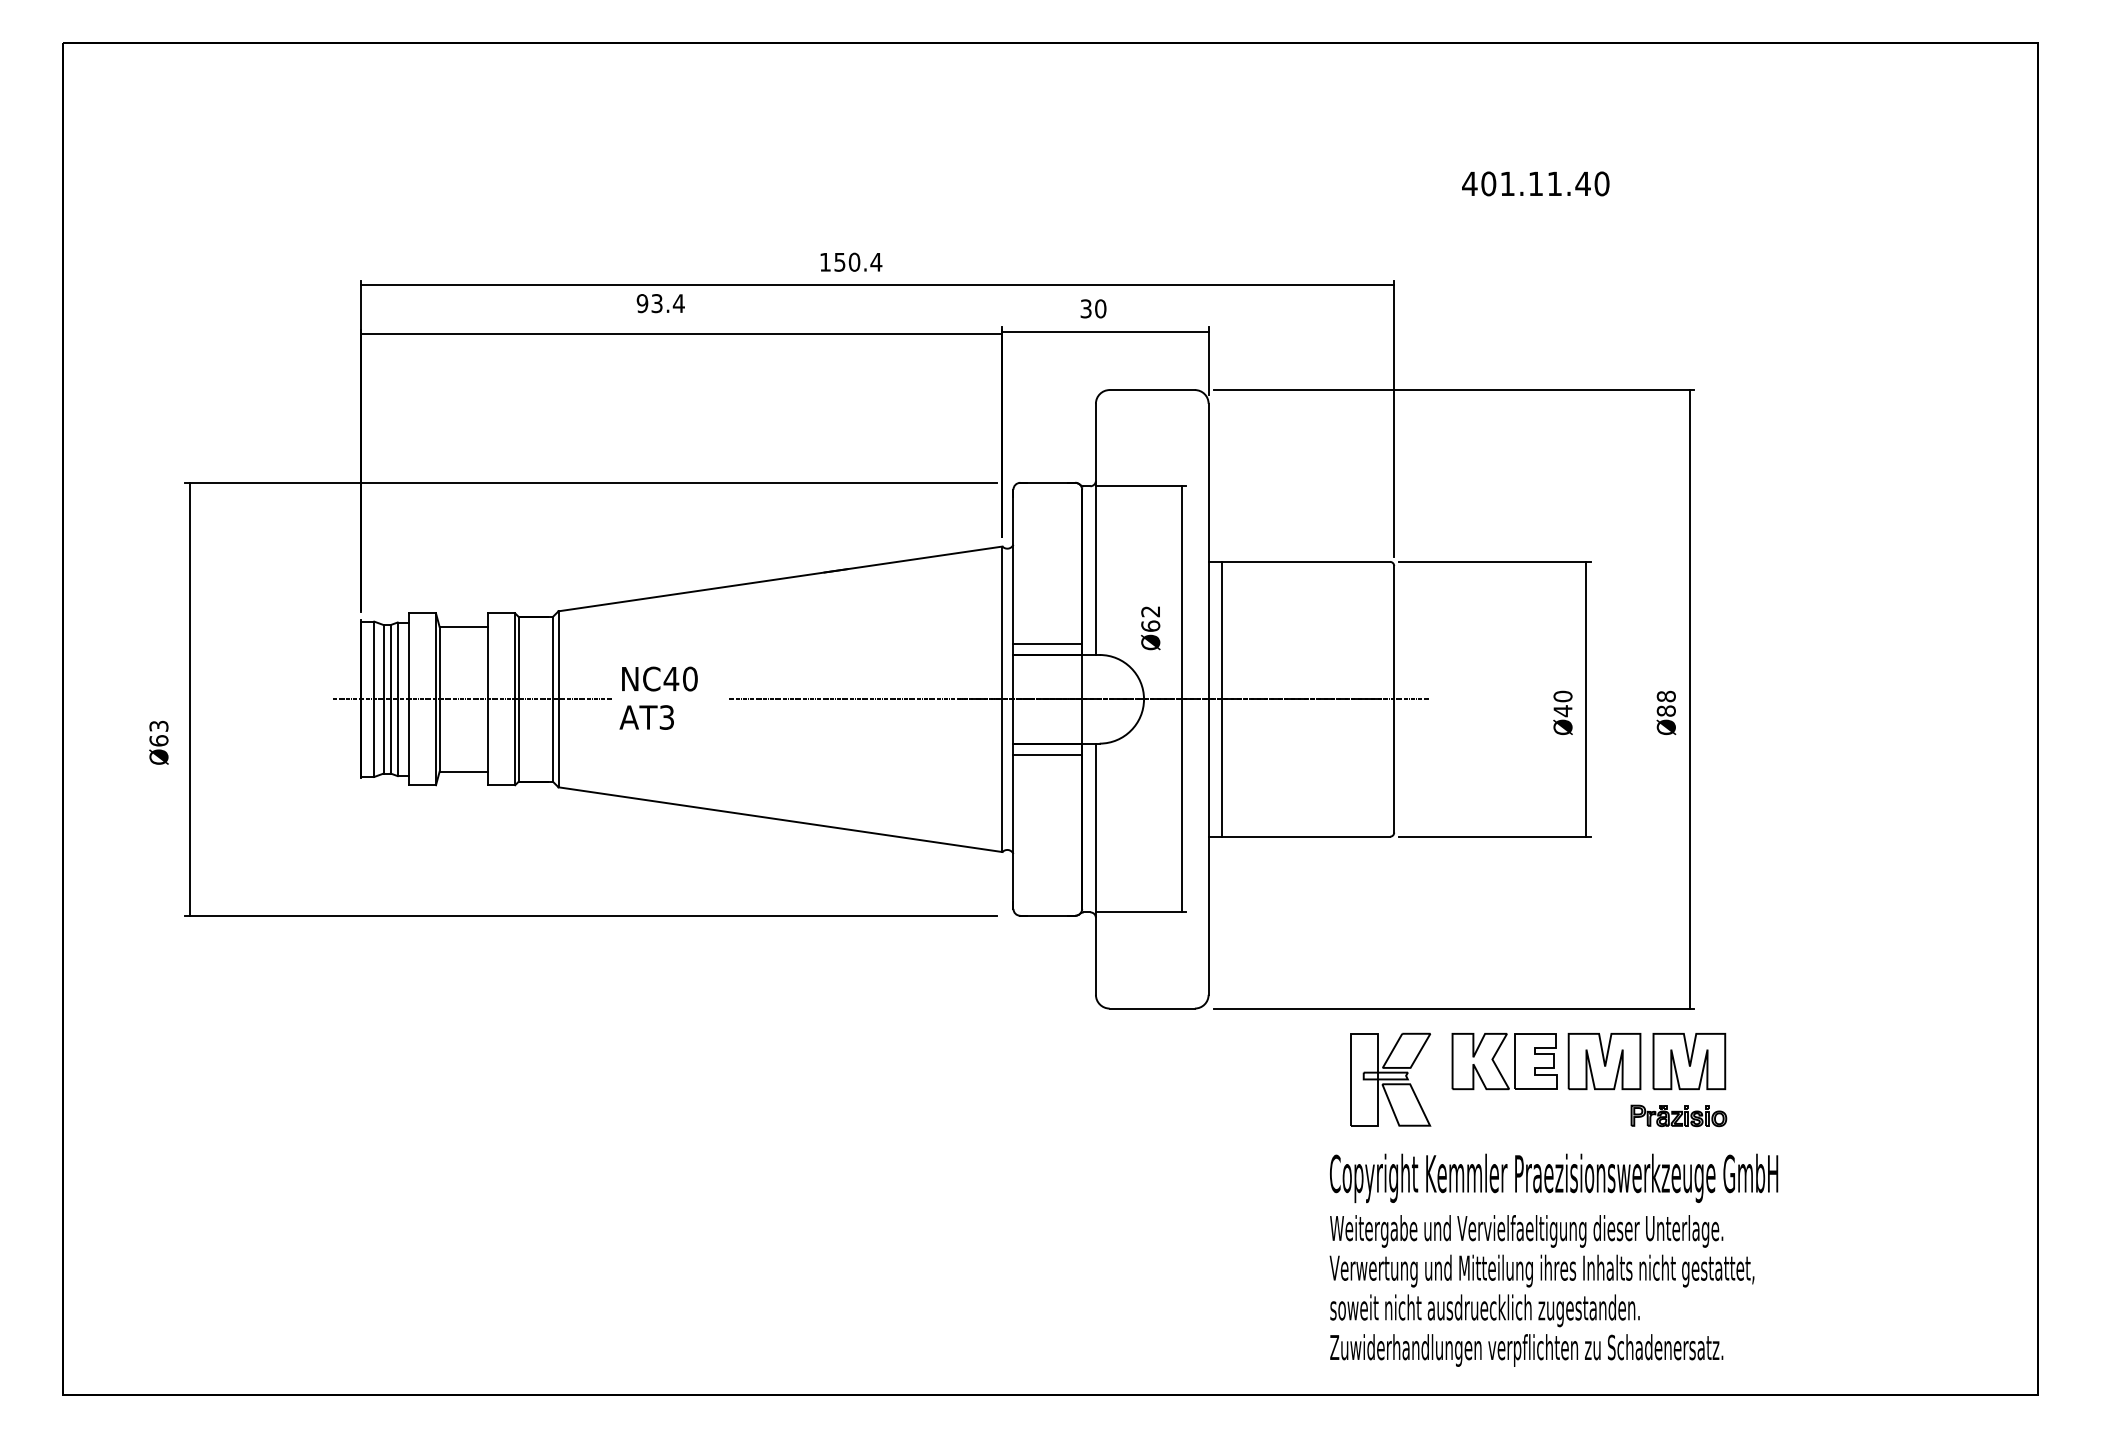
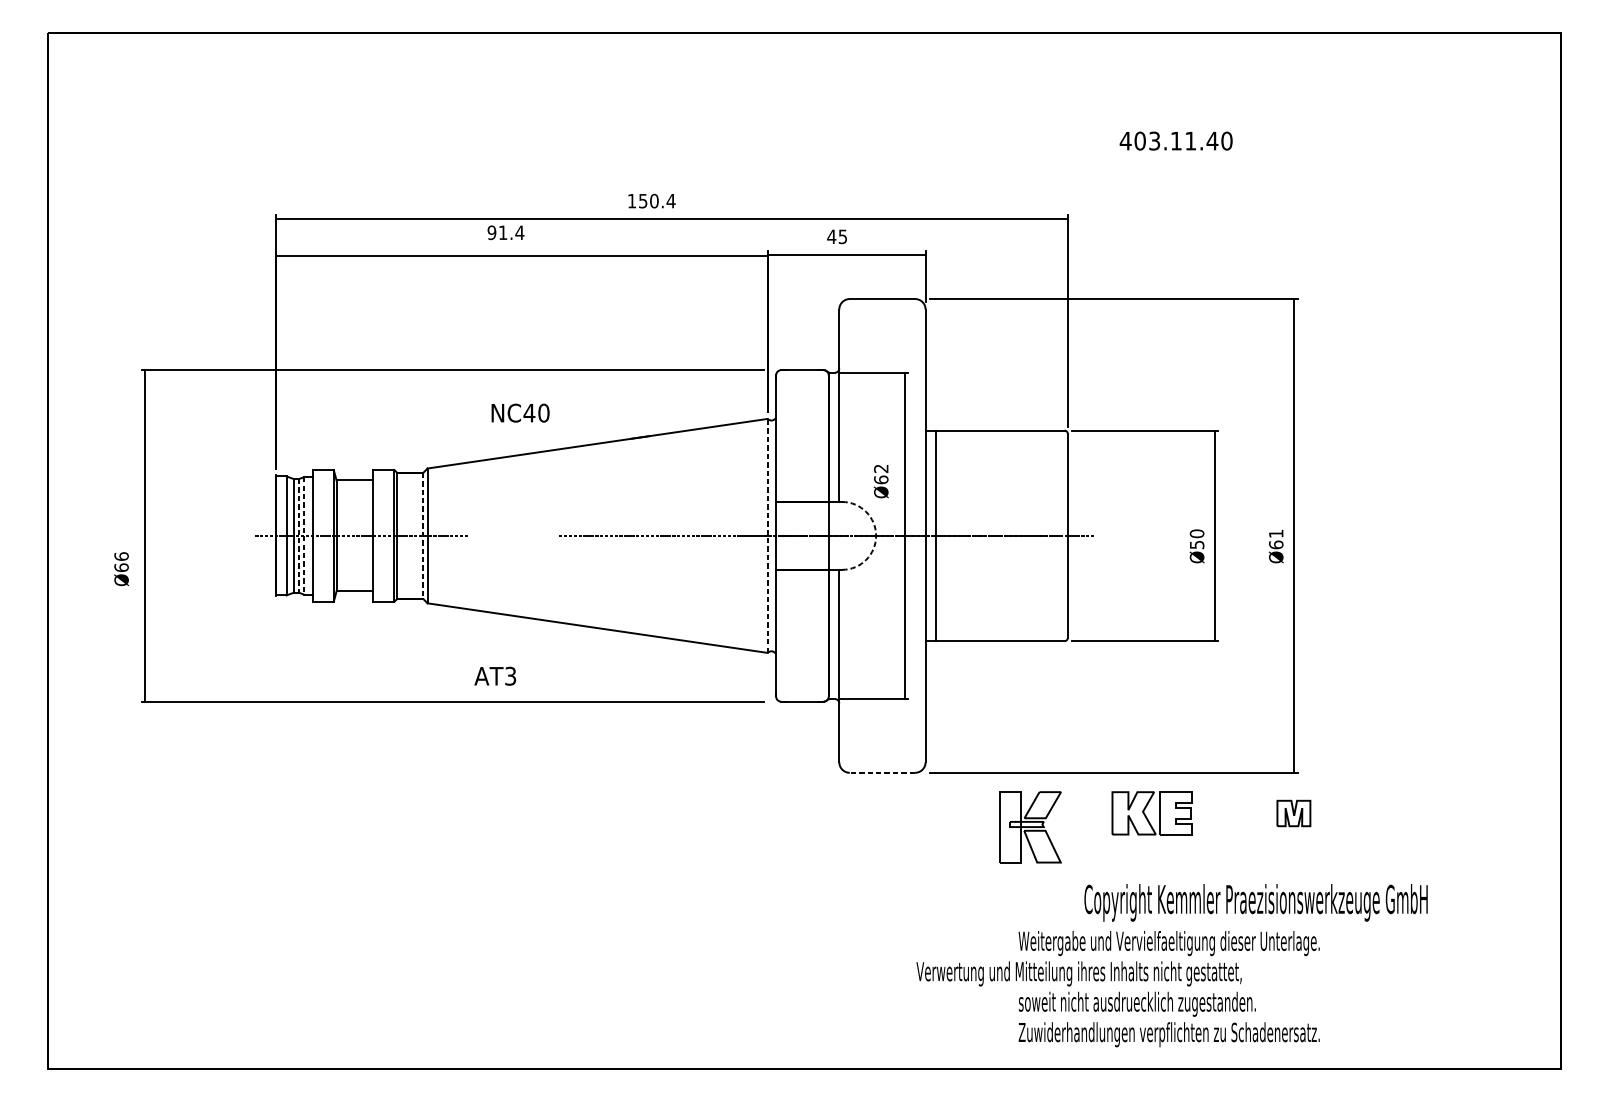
text: (1507, 183) -> (1154, 140), 401.11.40 -> 403.11.40
text: (656, 303) -> (502, 232), 93.4 -> 91.4
text: (1093, 308) -> (837, 236), 30 -> 45
line: (1047, 643) -> (802, 493), removed
text: (659, 678) -> (520, 412), moved
line: (390, 699) -> (298, 536), solid -> dashed
line: (397, 699) -> (304, 536), solid -> dashed
line: (553, 699) -> (423, 536), solid -> dashed
line: (1002, 699) -> (767, 536), solid -> dashed
arc: (1144, 699) -> (876, 536), solid -> dashed
text: (1665, 703) -> (1275, 539), Ø88 -> Ø61
text: (1562, 711) -> (1196, 545), Ø40 -> Ø50
text: (646, 717) -> (495, 676), moved
text: (158, 725) -> (121, 555), Ø63 -> Ø66
line: (1047, 754) -> (802, 578), removed
line: (1152, 1008) -> (882, 772), solid -> dashed
part: (1604, 1061) -> (1228, 813), removed
part: (1689, 1061) -> (1293, 813), size x0.6
part: (1390, 1079) -> (1030, 827), moved
part: (1678, 1115) -> (1285, 854), removed
text: (1554, 1178) -> (1256, 902), moved
text: (1541, 1270) -> (1078, 973), moved

